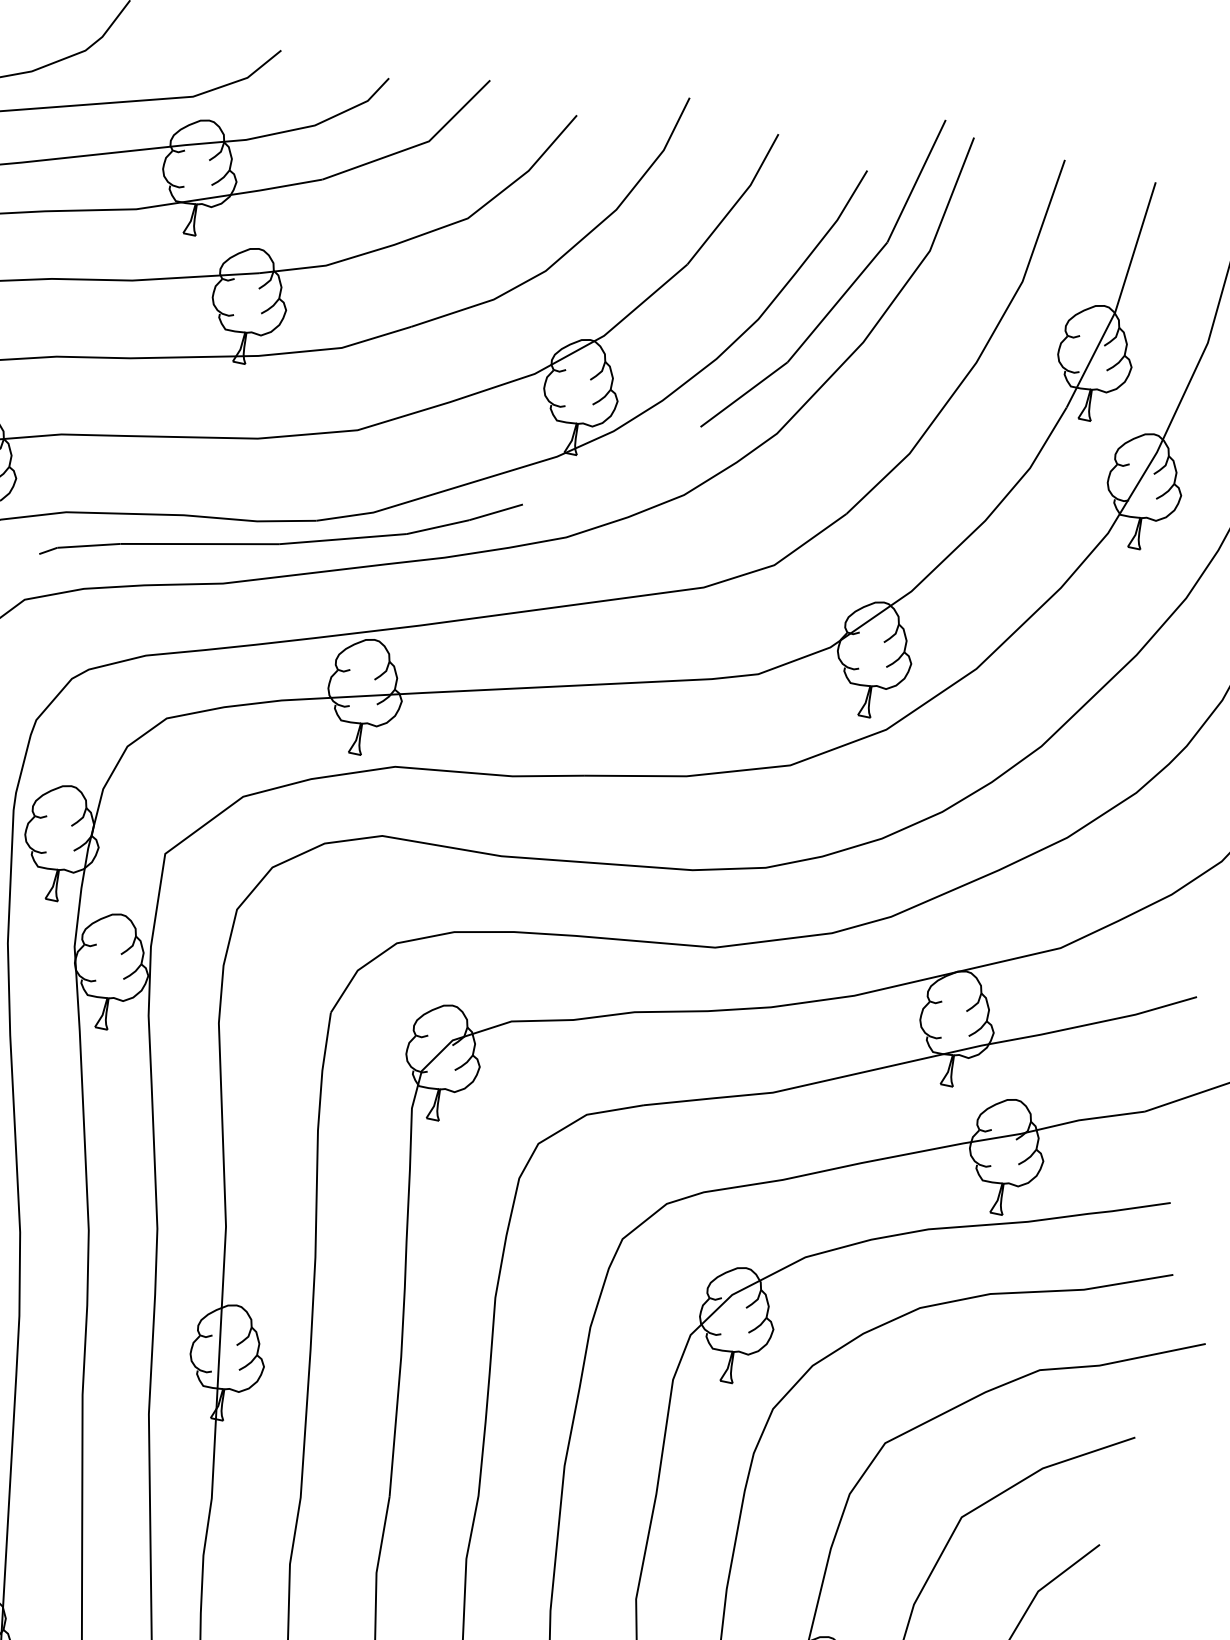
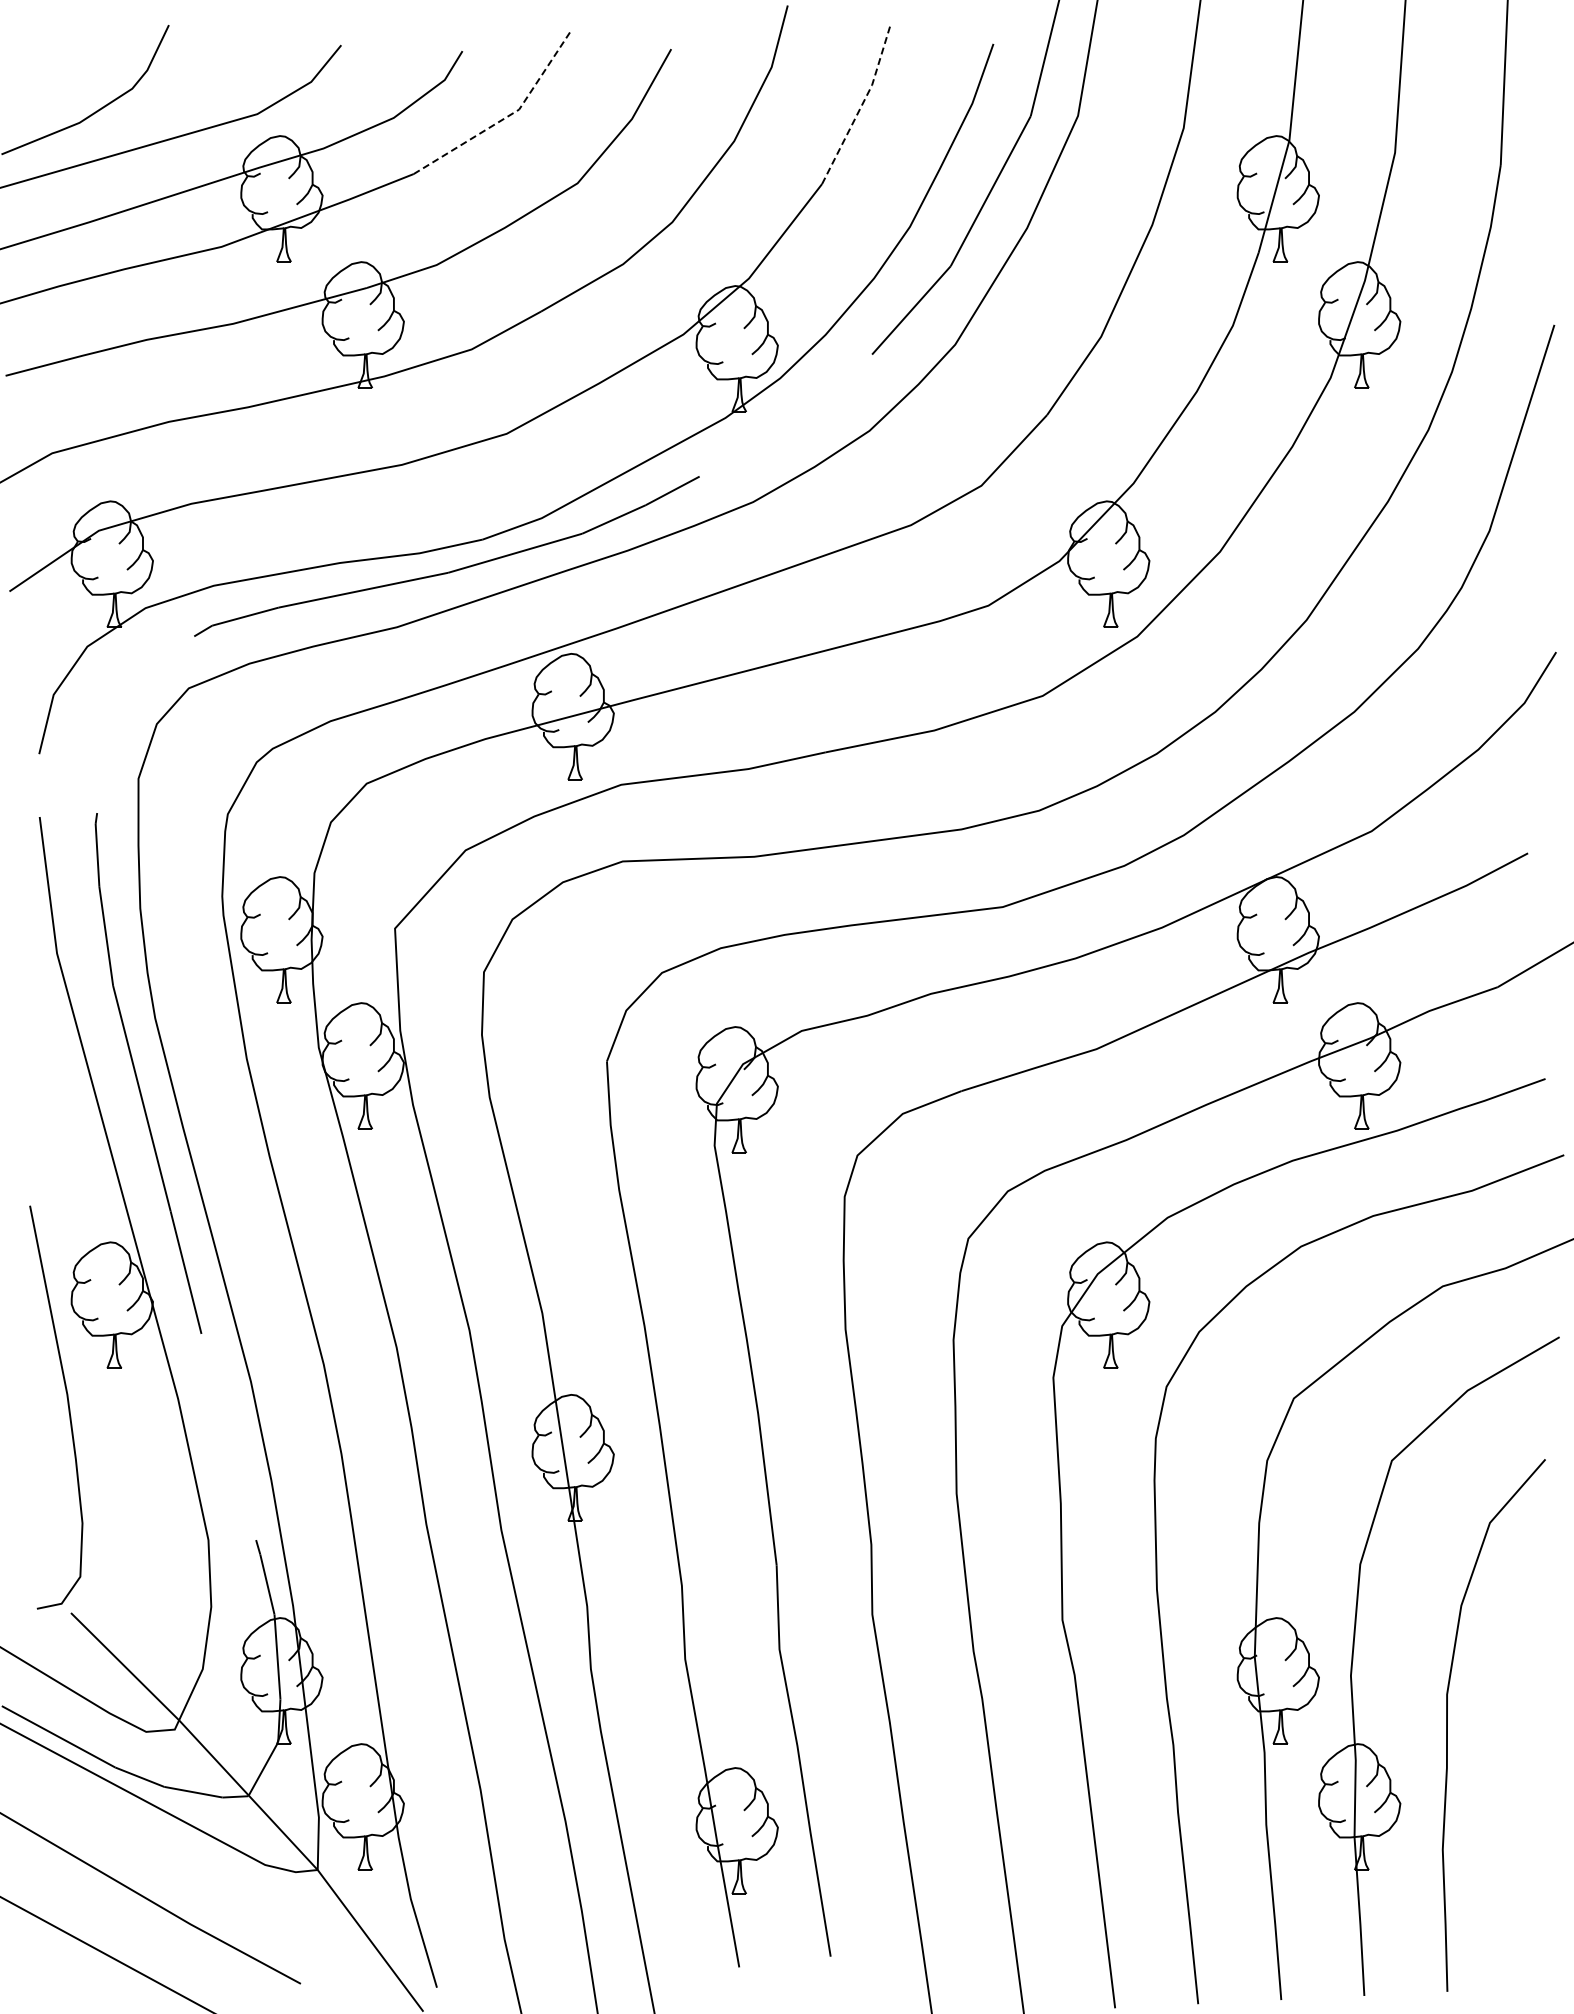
line: (417, 145) -> (507, 116), solid -> dashed
line: (737, 201) -> (861, 105), solid -> dashed

